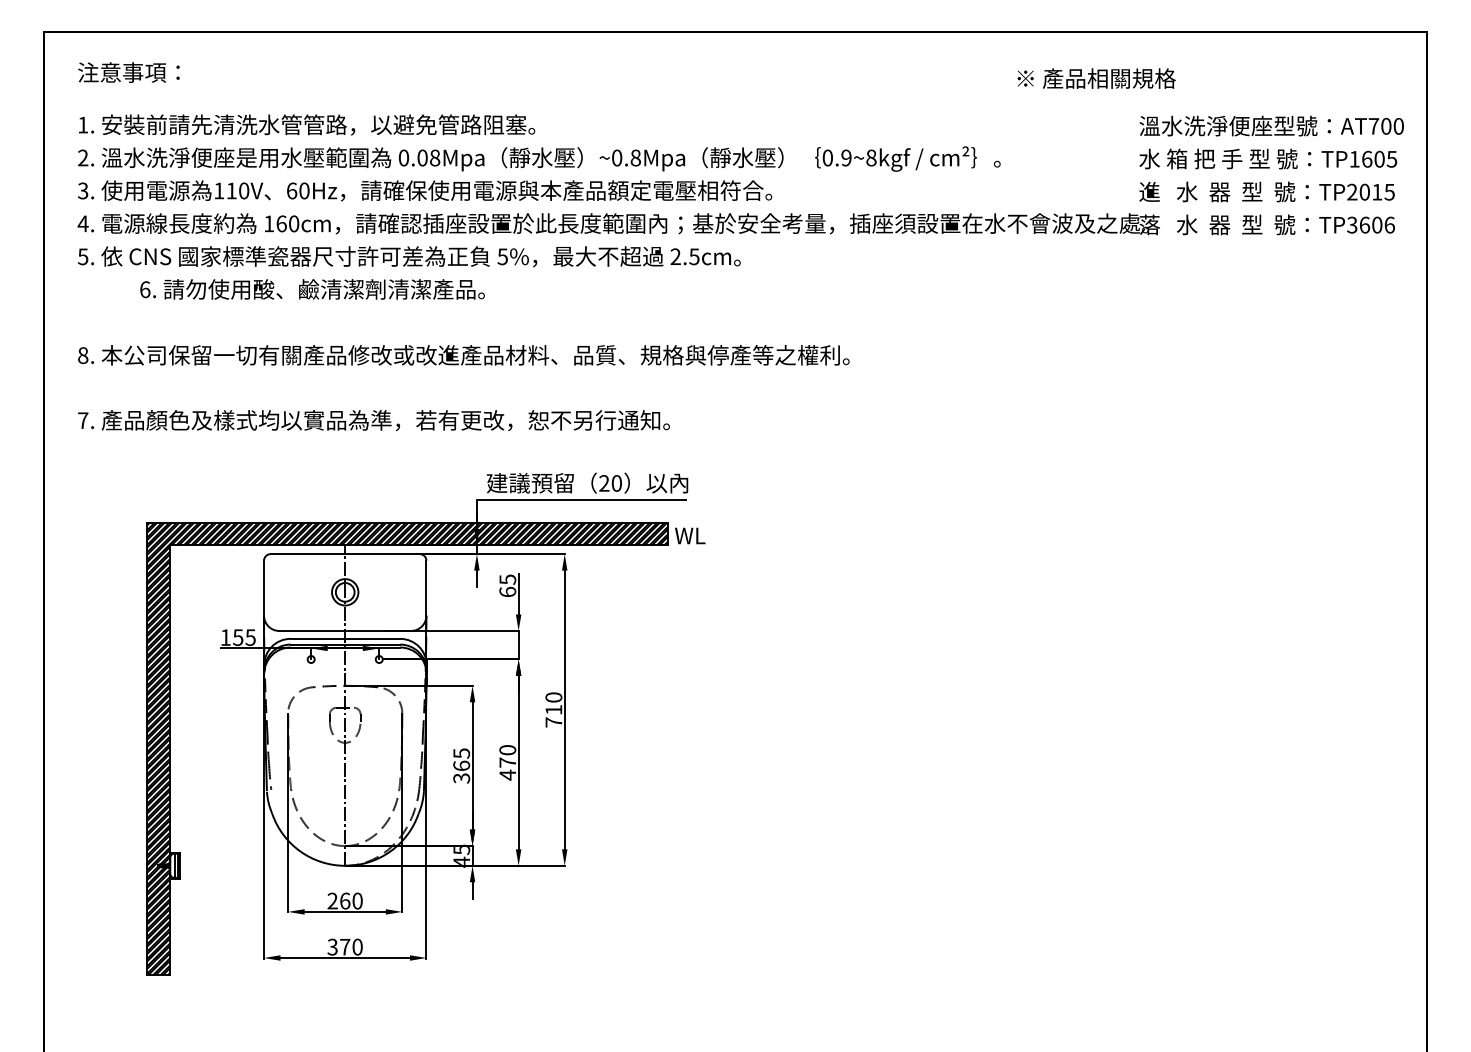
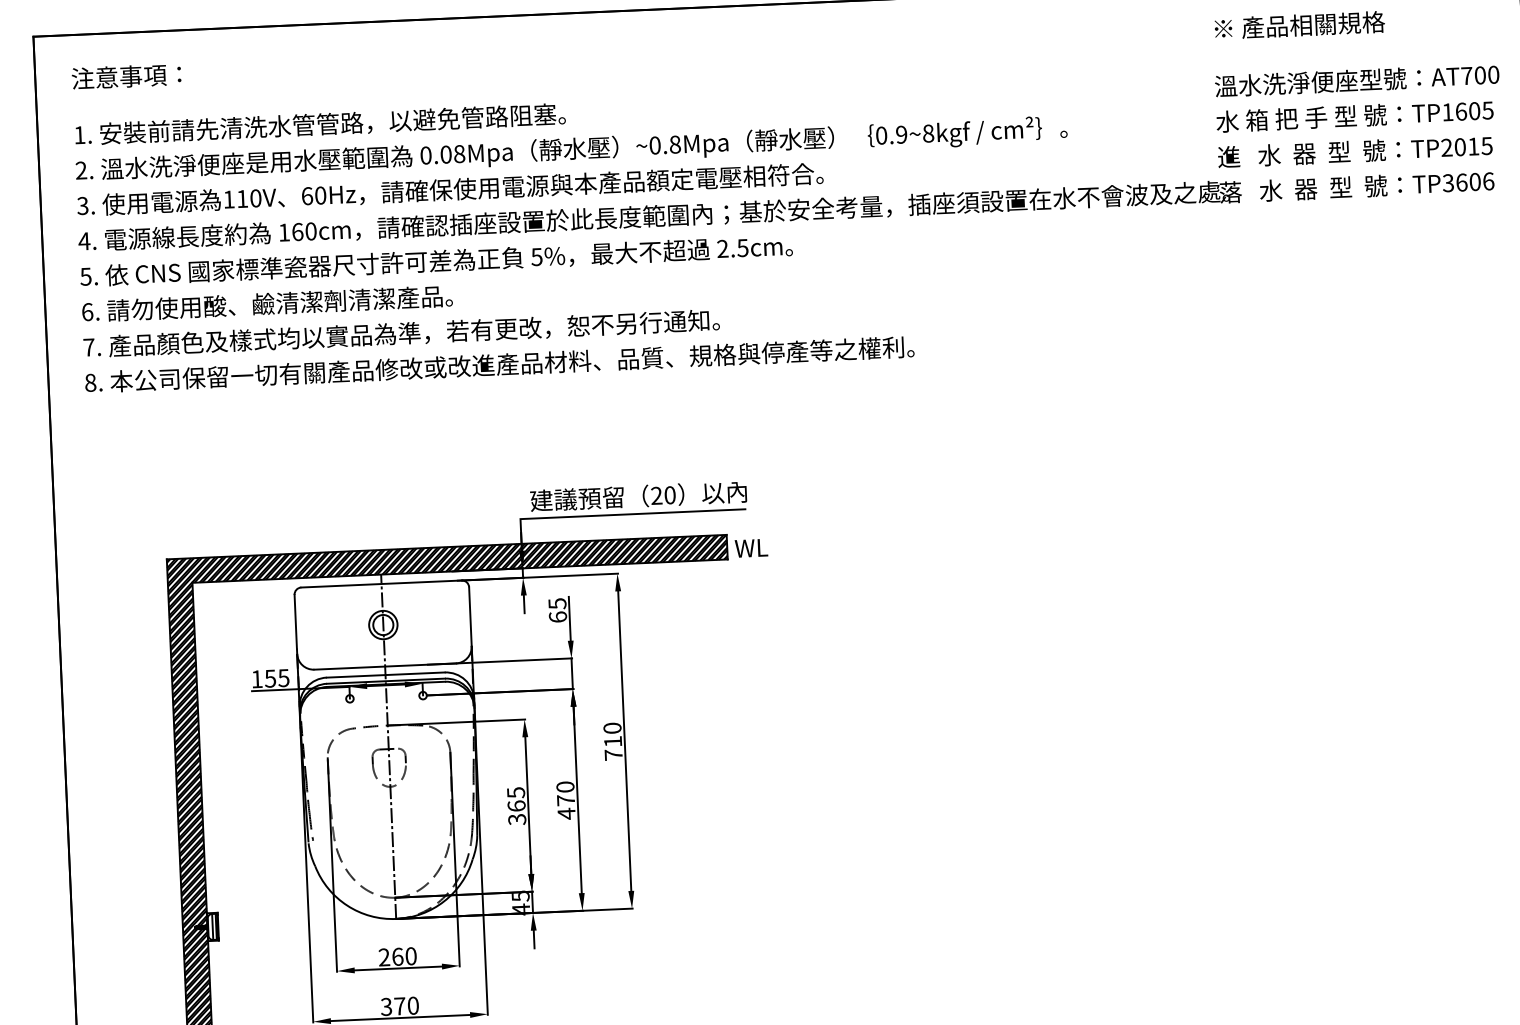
text: (1096, 78) -> (1299, 25), moved
text: (312, 289) -> (267, 304), moved
text: (373, 420) -> (401, 333), moved

